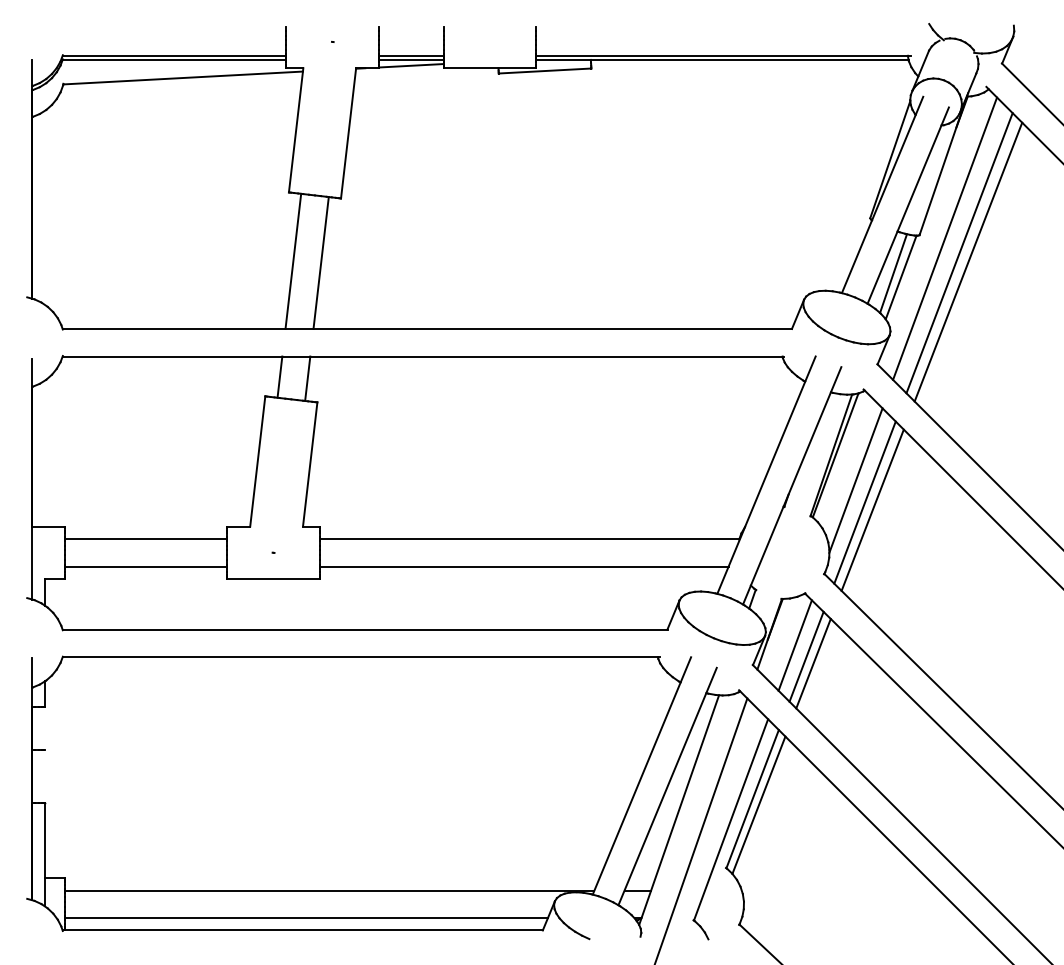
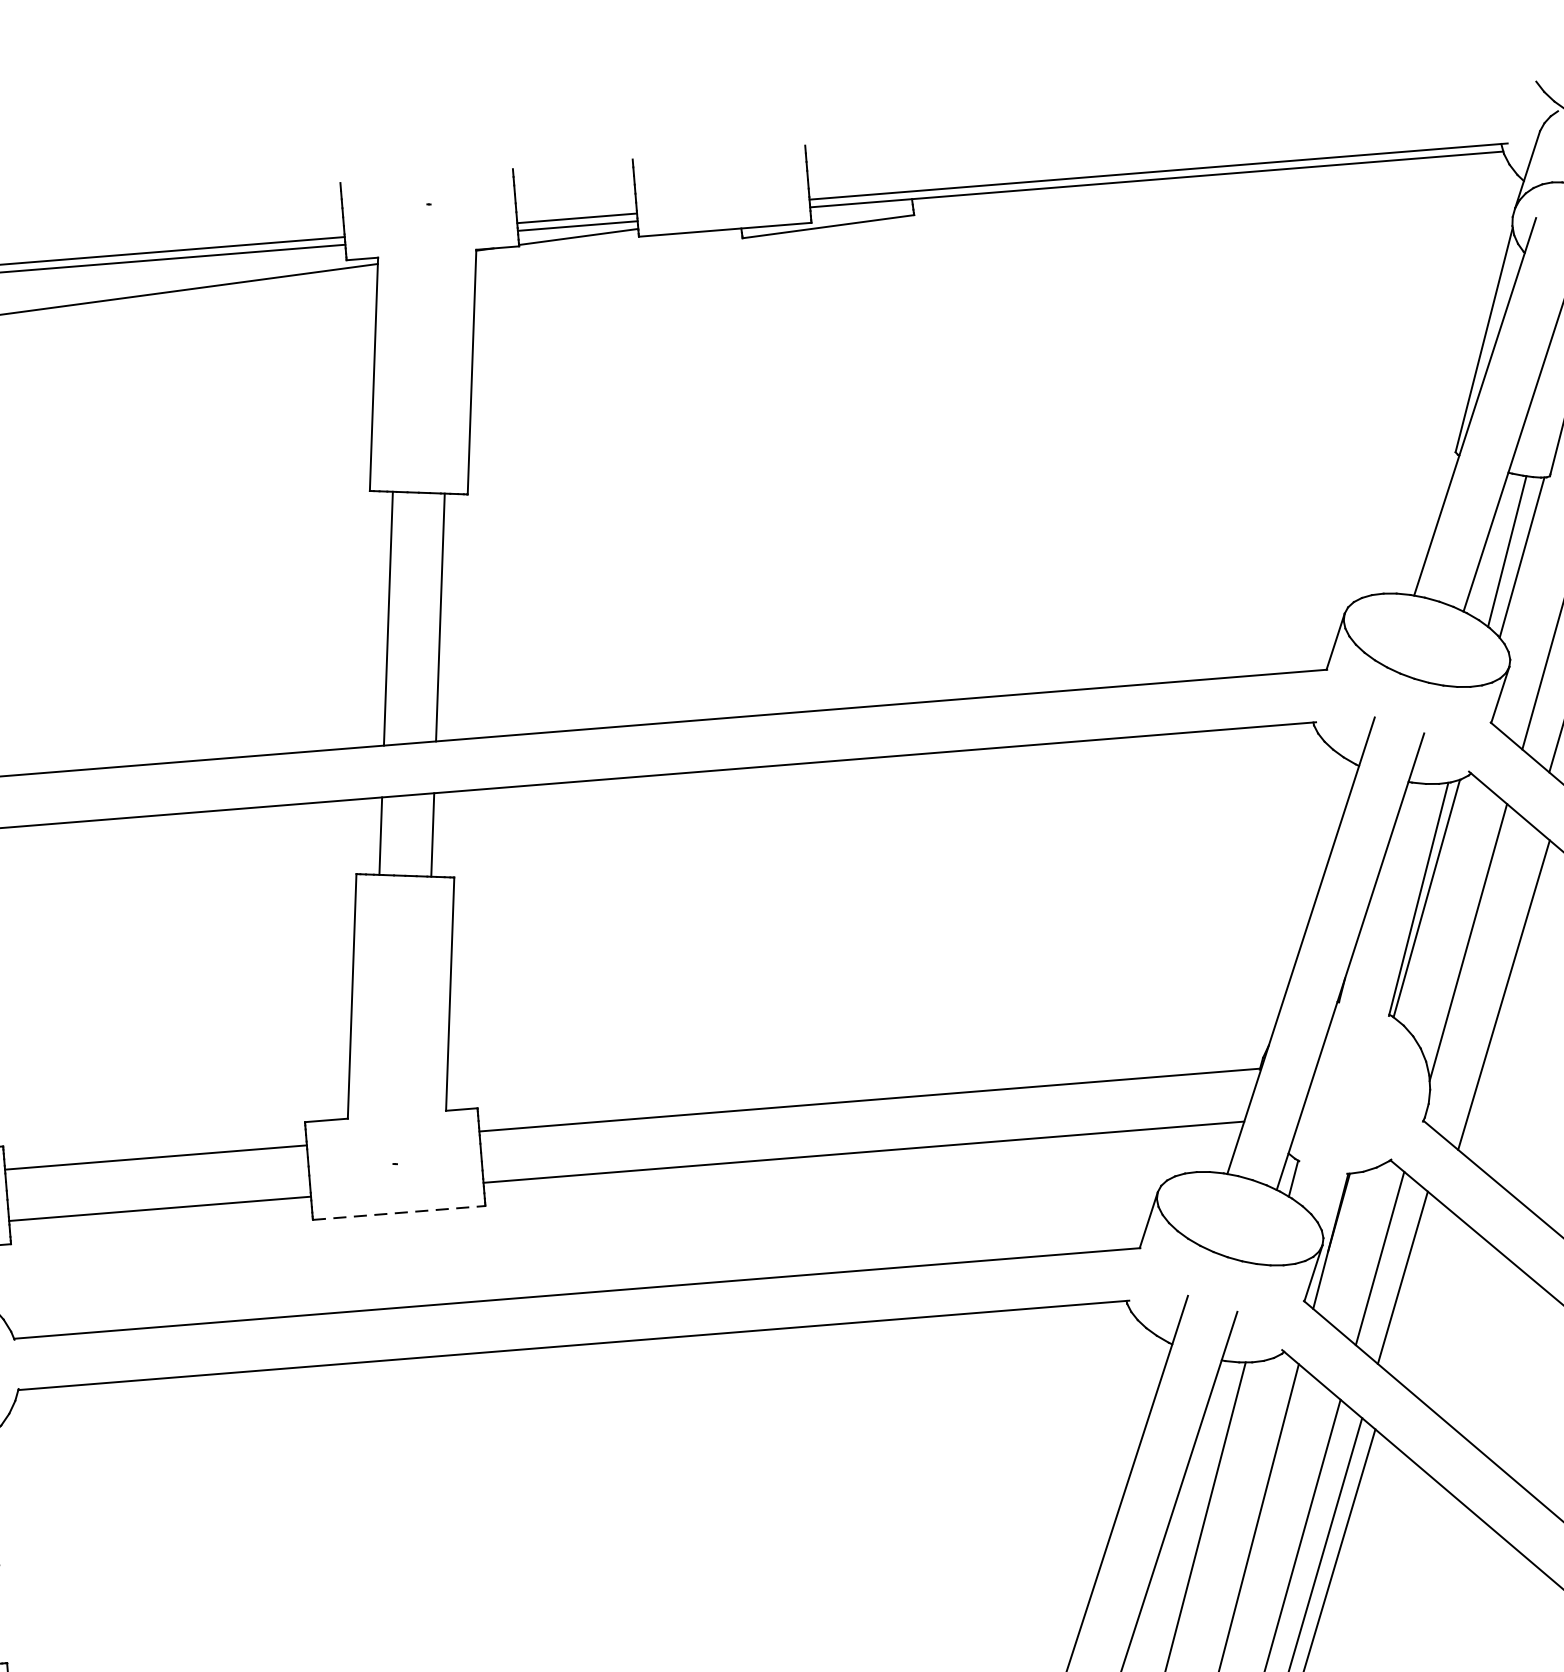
line: (864, 502) -> (1487, 981), removed
line: (274, 579) -> (400, 1213), solid -> dashed
line: (813, 663) -> (1416, 1289), removed

